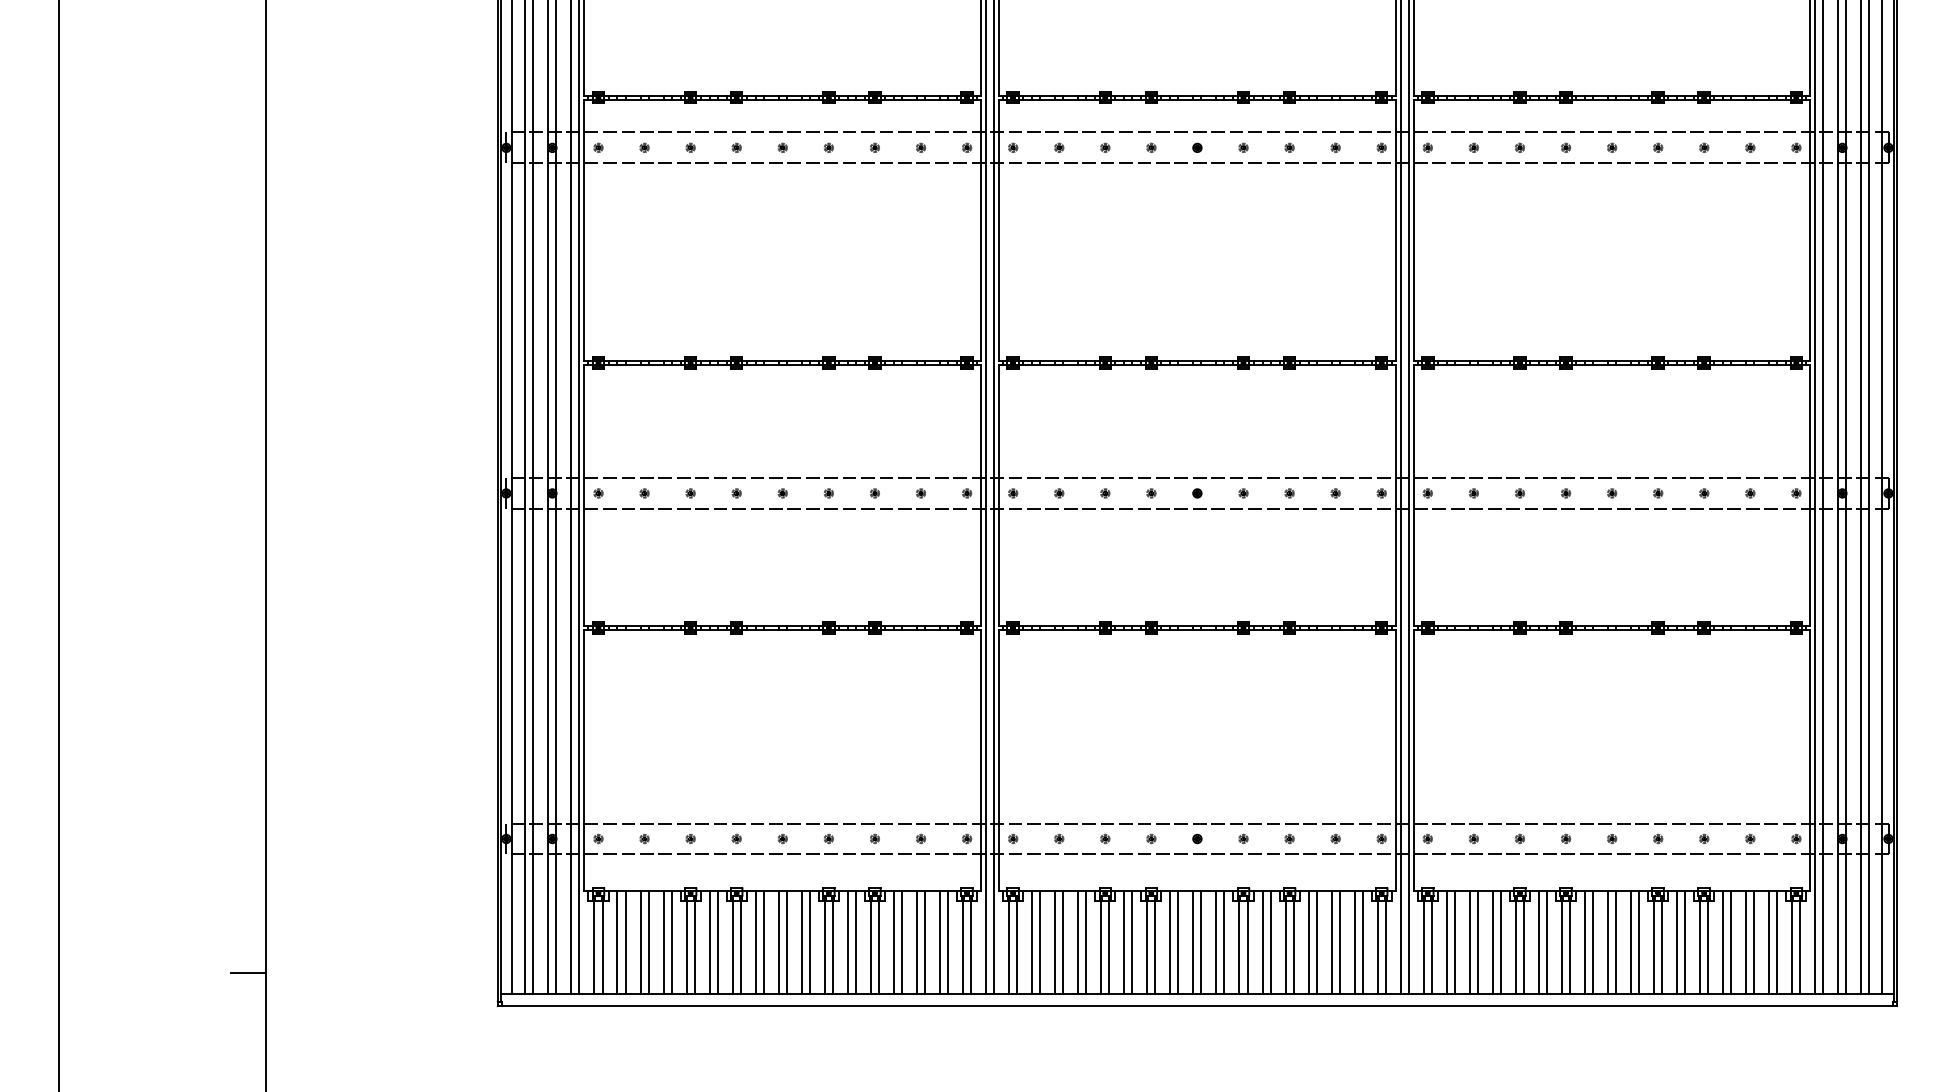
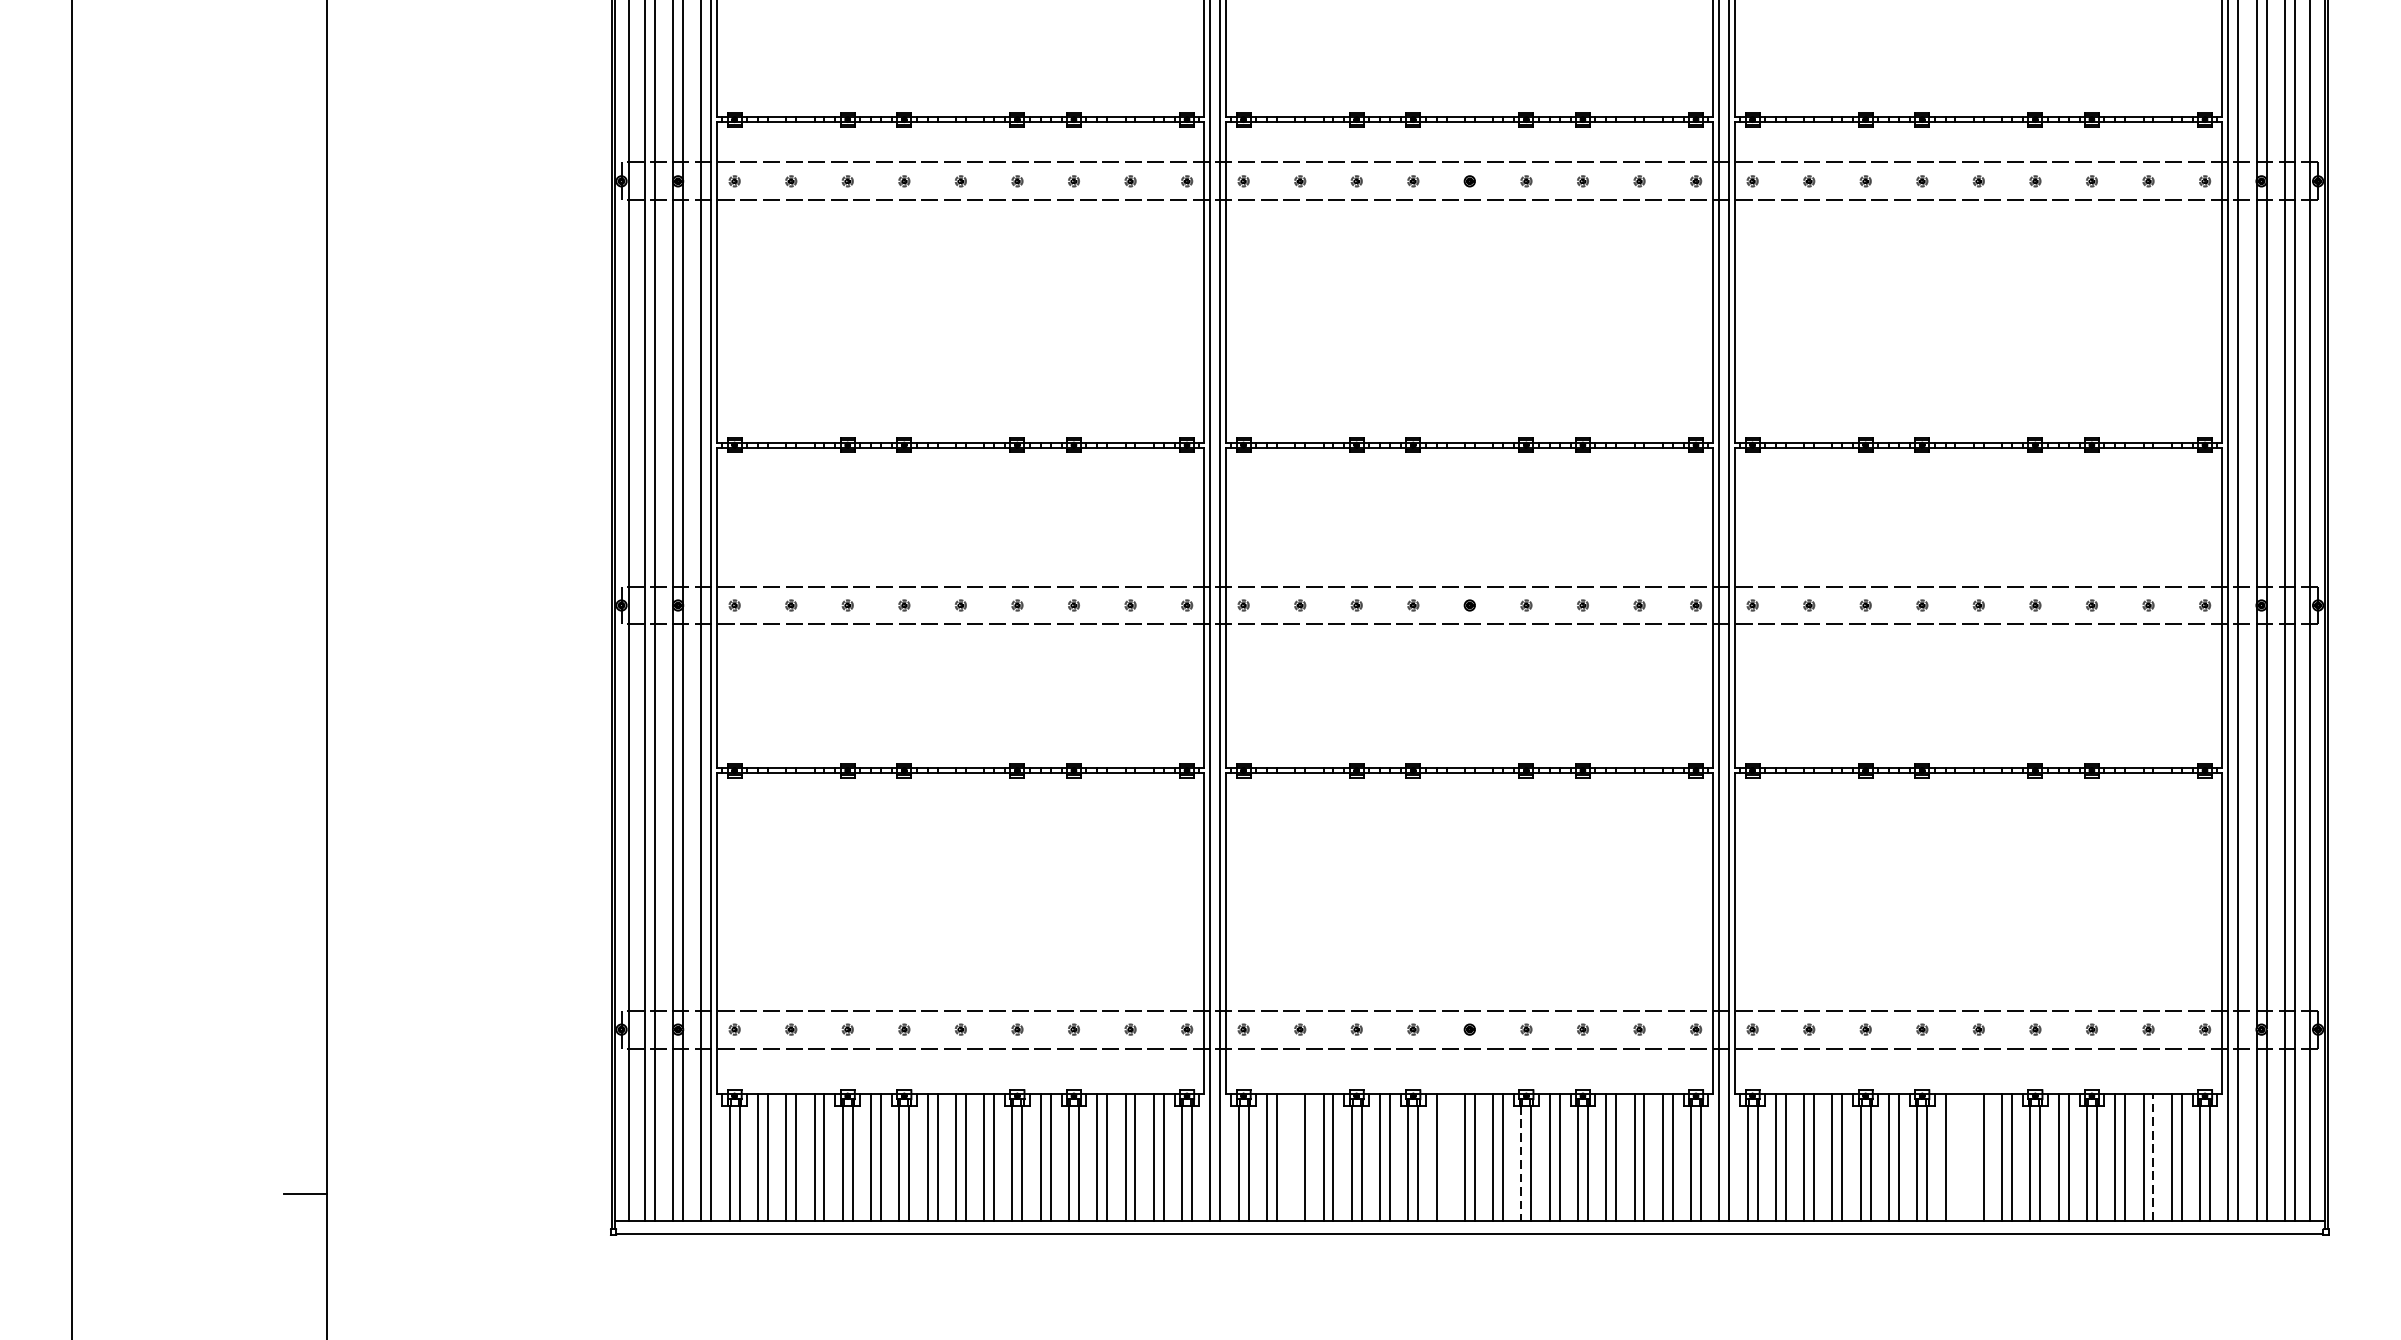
line: (1055, 942) -> (1295, 1156), removed
line: (1178, 942) -> (1446, 1156), removed
line: (1593, 942) -> (1956, 1156), removed
line: (1608, 942) -> (1974, 1156), removed
line: (1754, 942) -> (2153, 1156), solid -> dashed
line: (1239, 947) -> (1521, 1162), solid -> dashed

